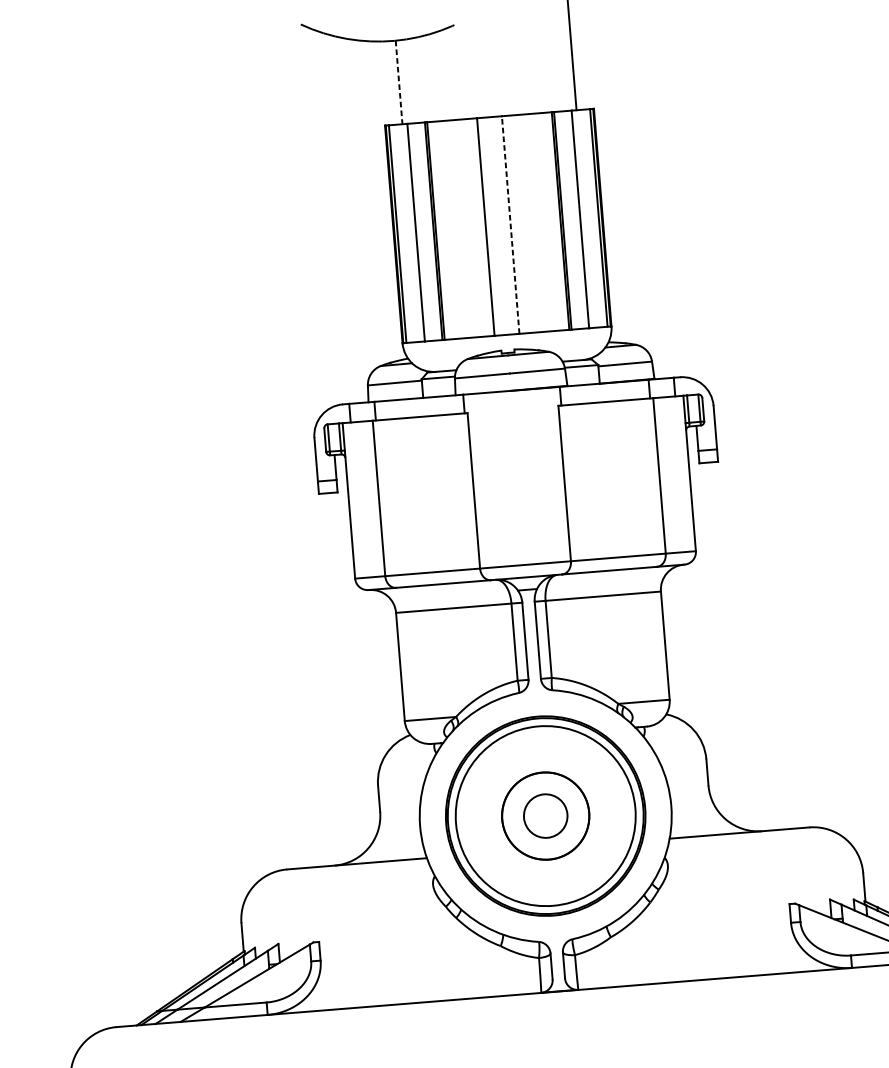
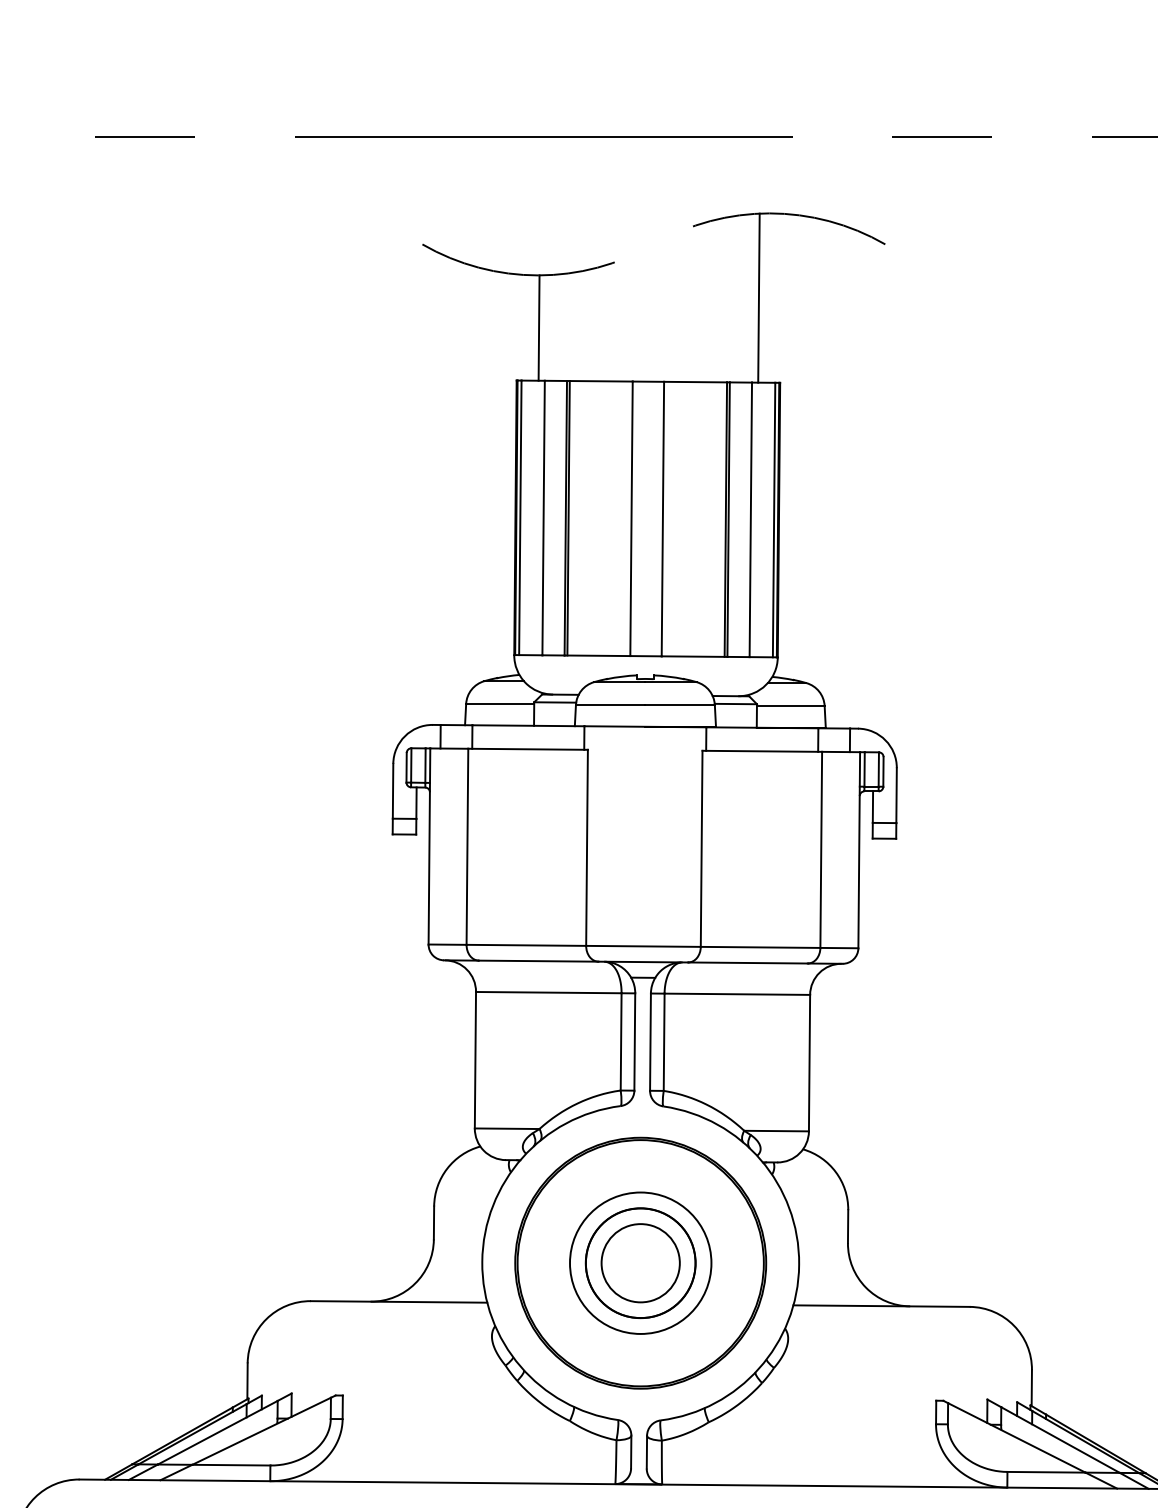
line: (399, 82) -> (539, 328), dashed -> solid
line: (510, 224) -> (662, 518), dashed -> solid
circle: (545, 815) -> (640, 1262), size x0.62
circle: (545, 816) -> (640, 1263), size x1.43

